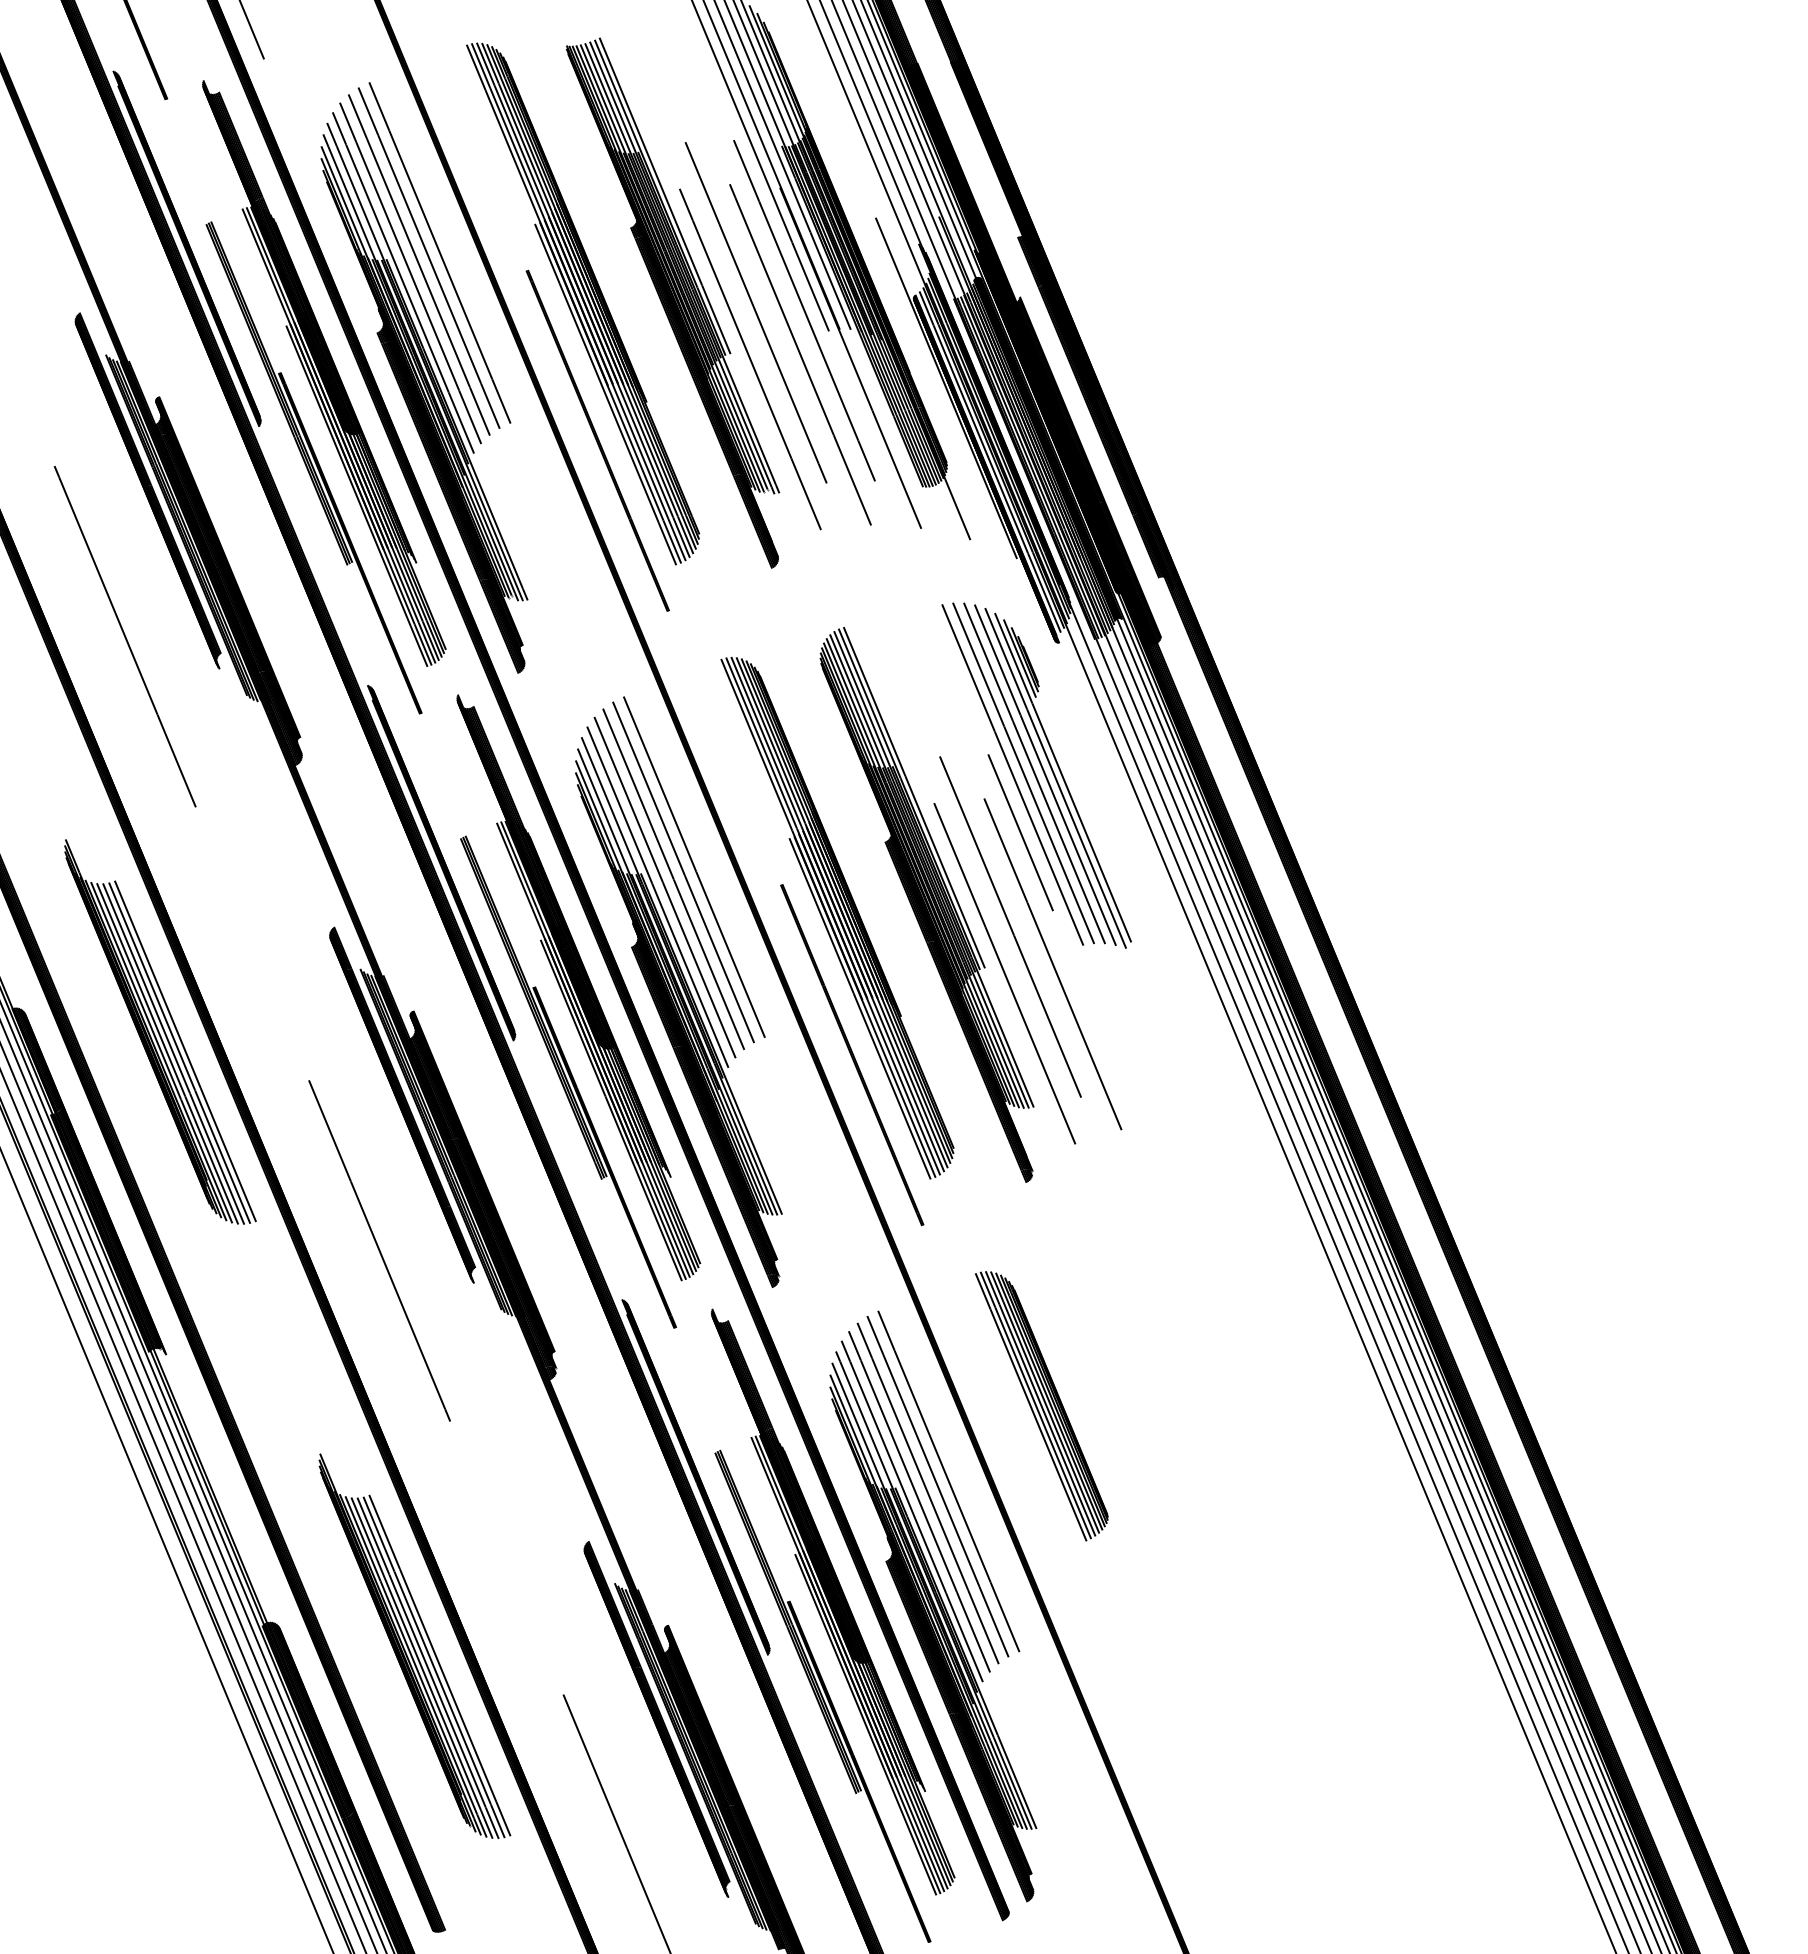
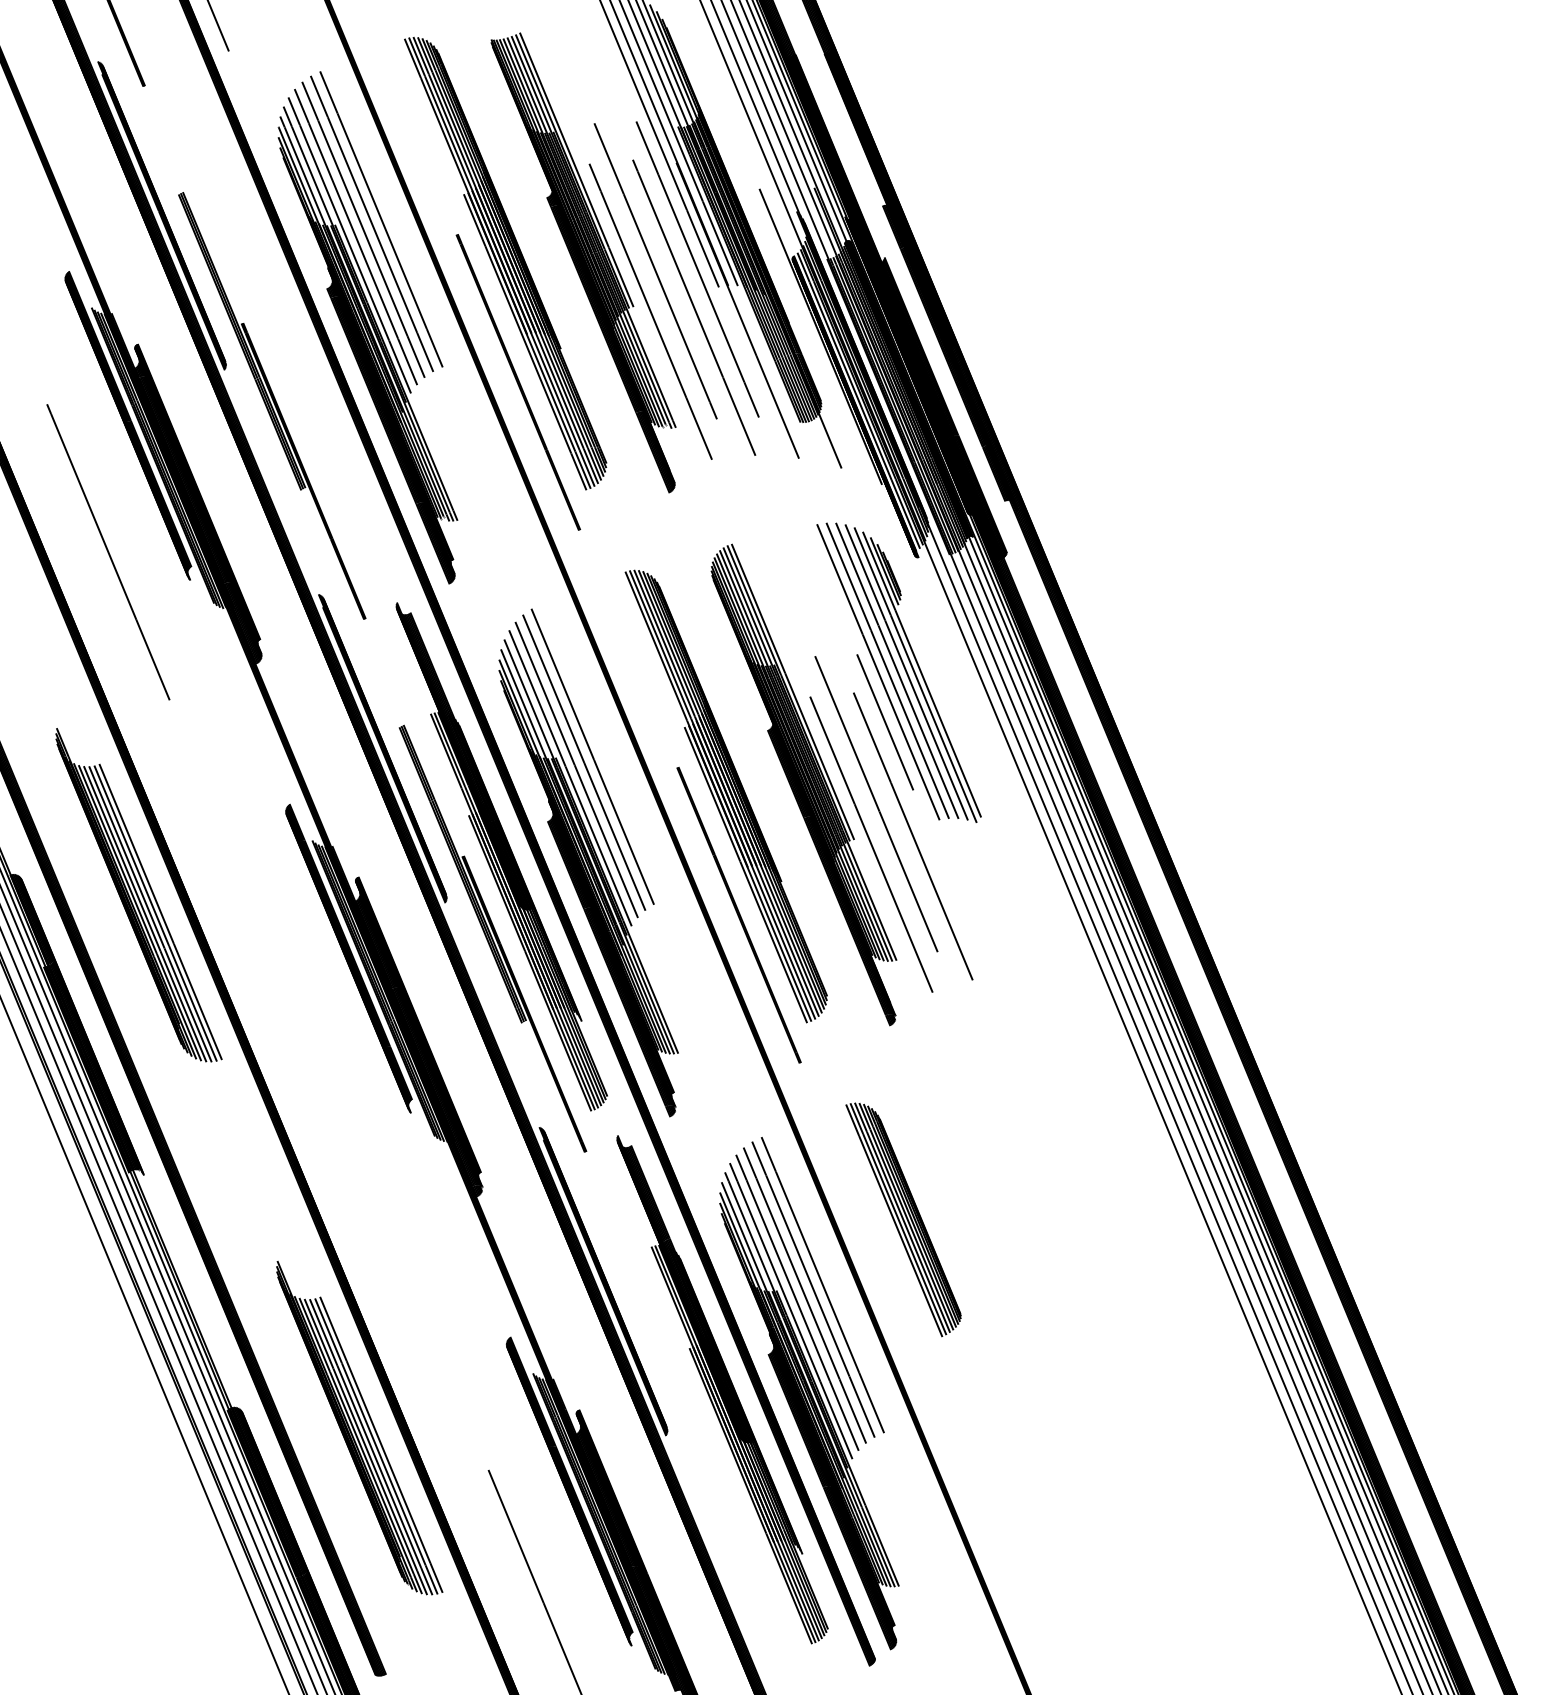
part: (324, 373) -> (281, 323), removed
line: (694, 866) -> (602, 751), removed
line: (379, 1250) -> (328, 1084), removed
part: (822, 1695) -> (713, 1470), removed

